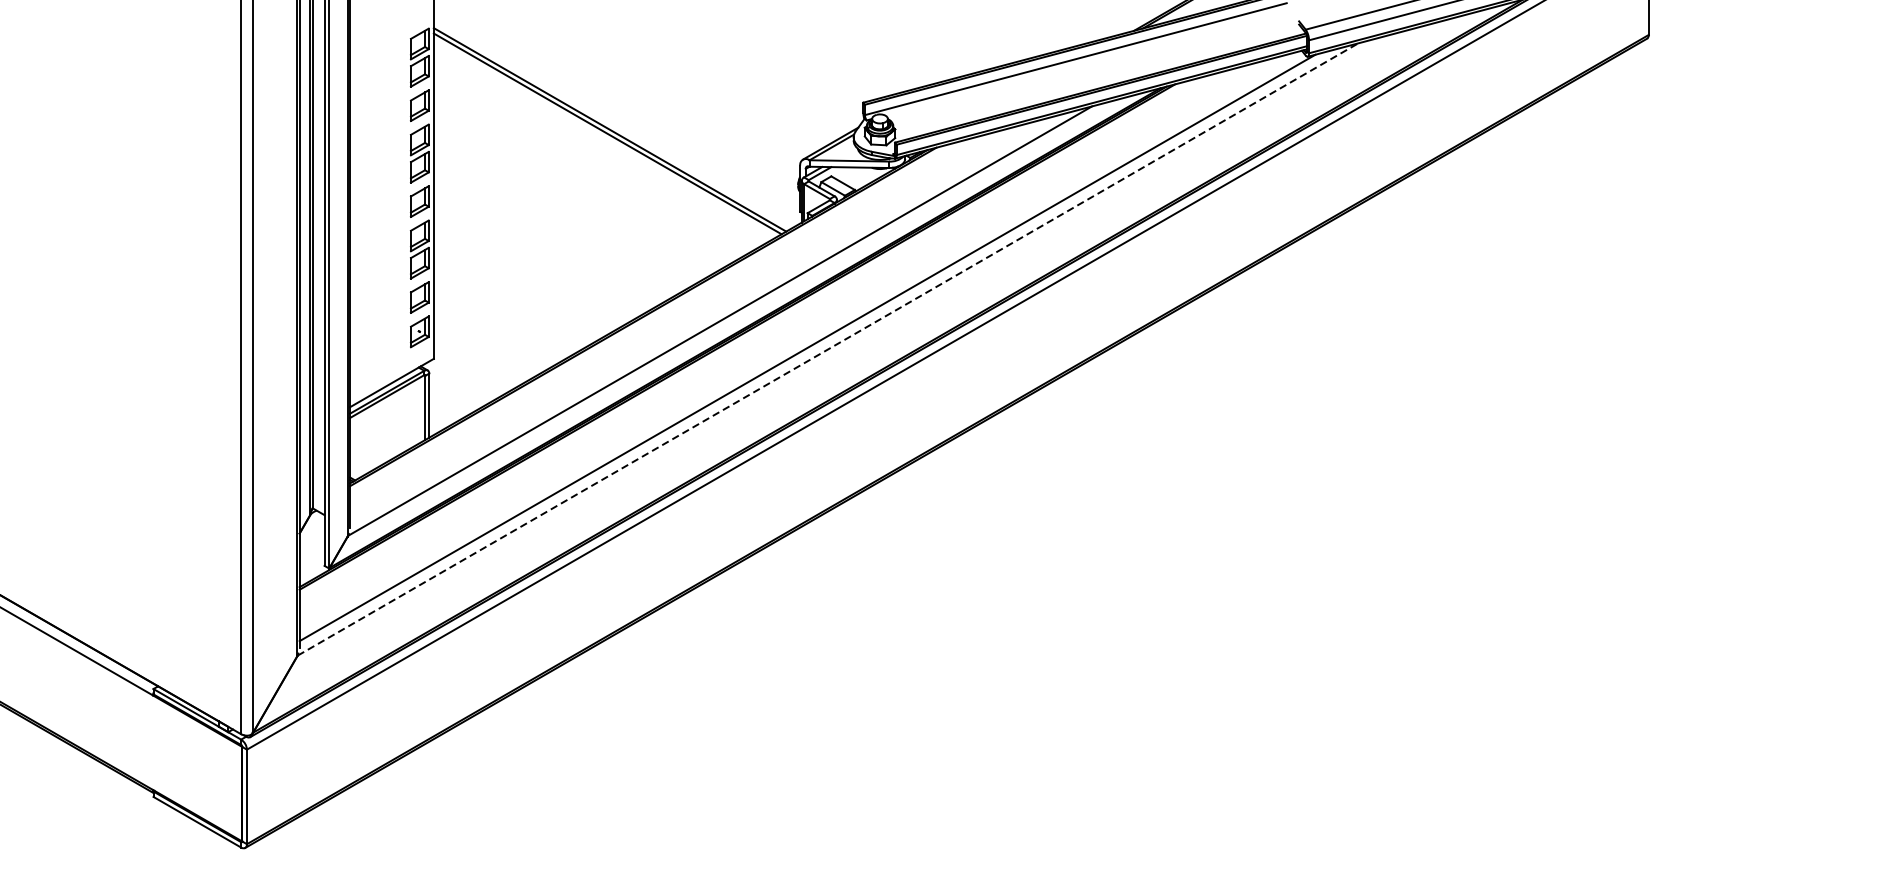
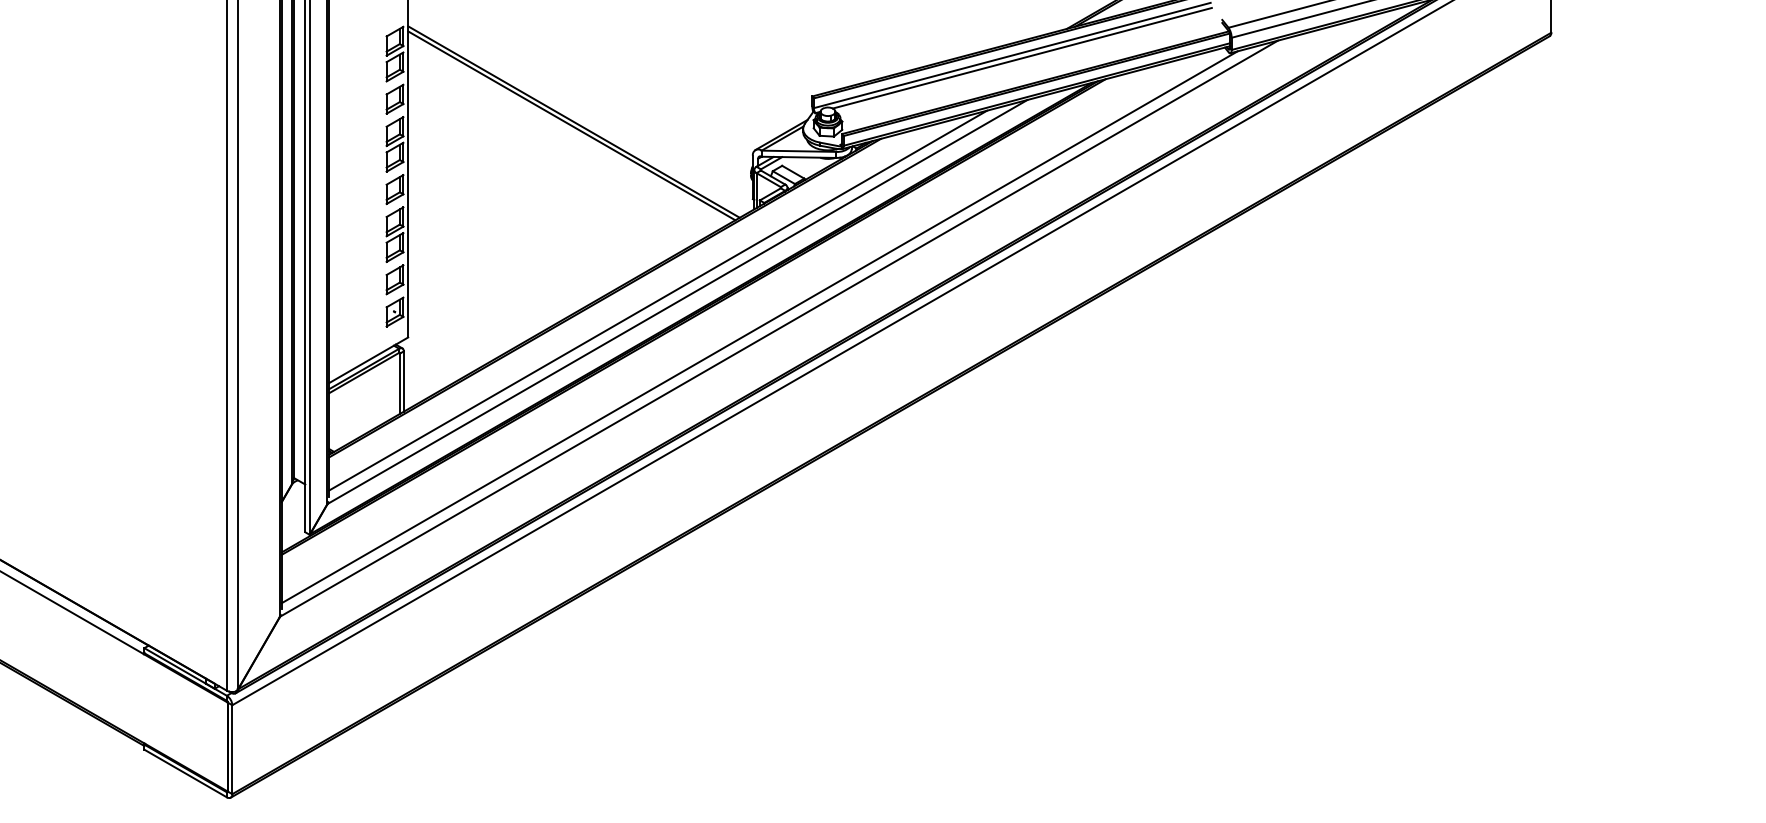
line: (1085, 62) -> (1021, 58), added
line: (699, 319) -> (658, 300), added
line: (828, 349) -> (779, 328), dashed -> solid

